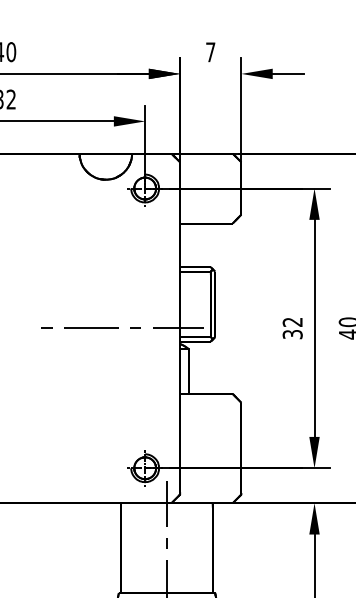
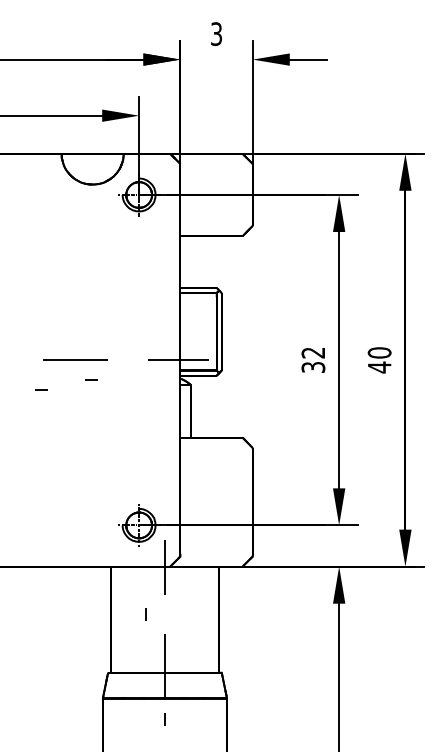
text: (210, 52) -> (216, 34), 7 -> 3
line: (47, 327) -> (41, 389), moved
line: (136, 327) -> (91, 379), moved
line: (166, 543) -> (145, 614), moved

